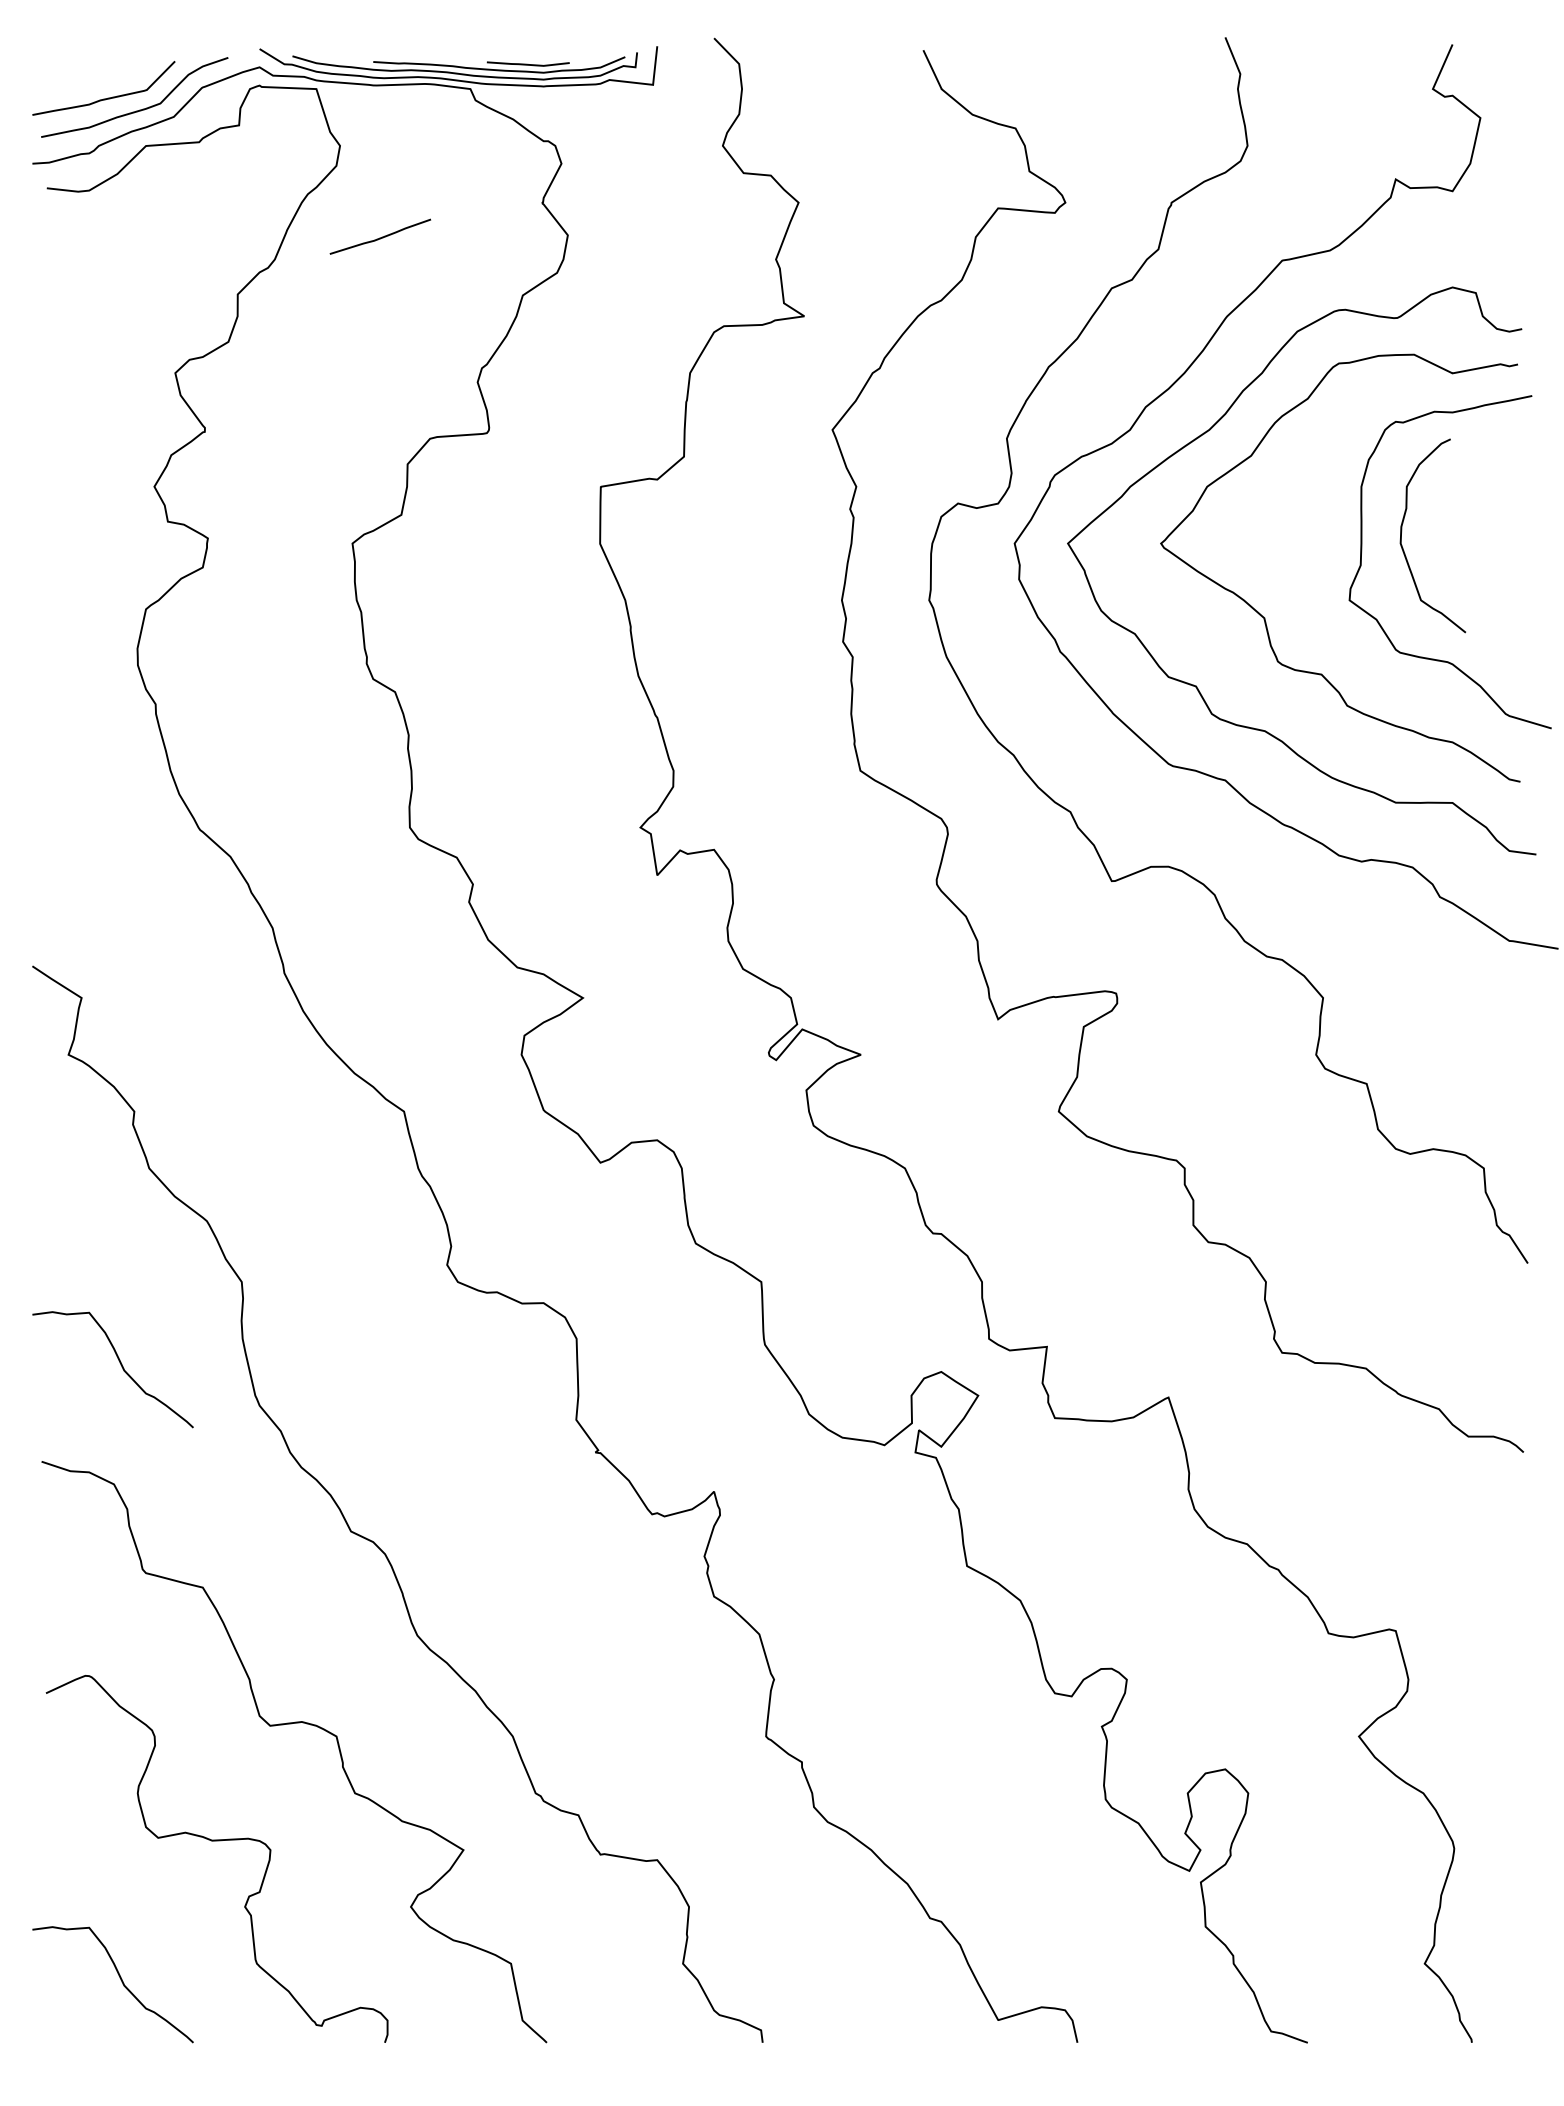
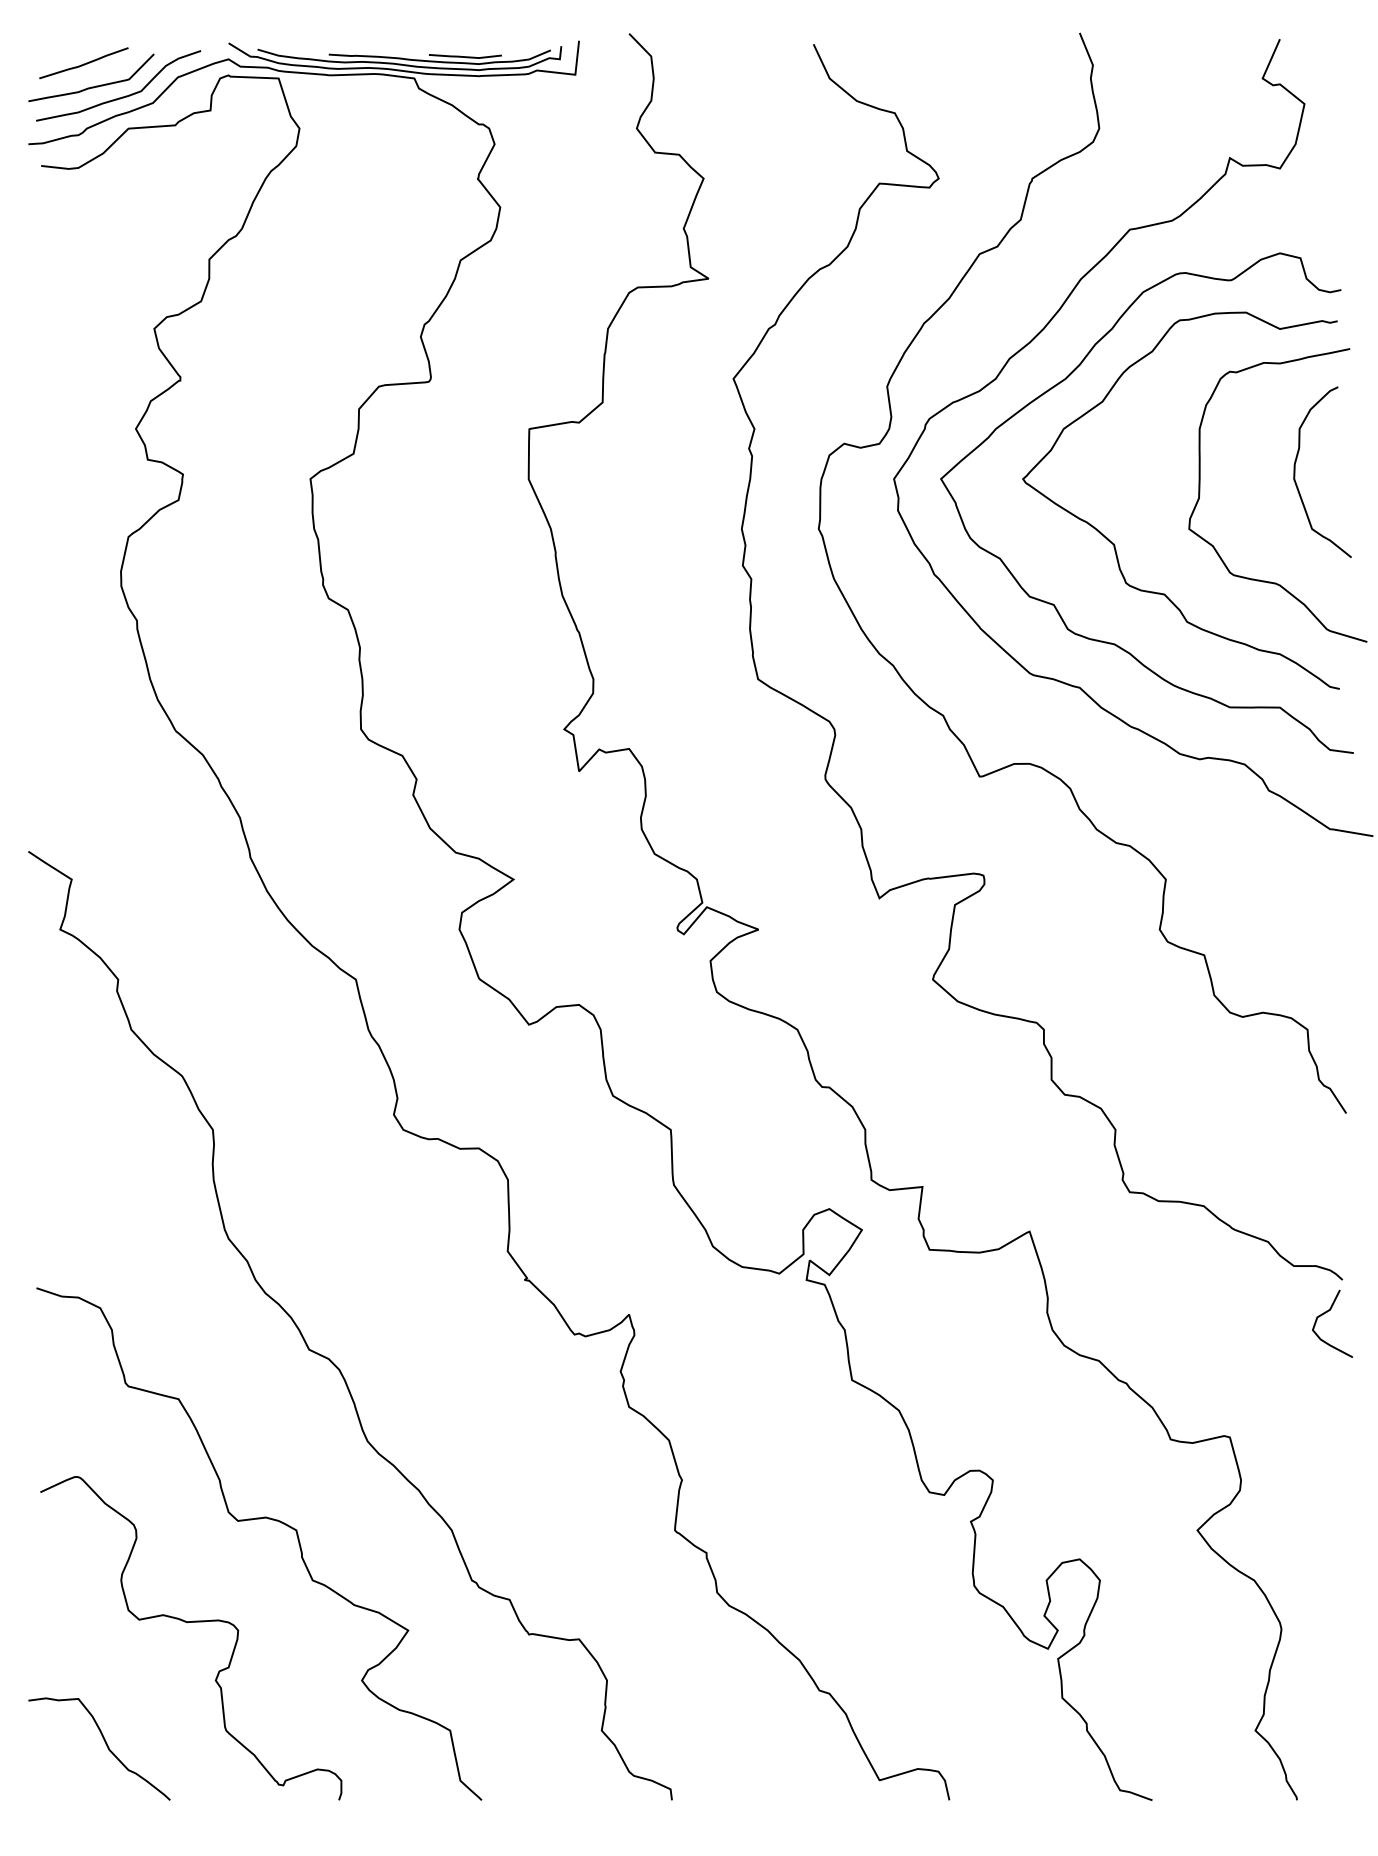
curve: (380, 237) -> (83, 63), moved
curve: (1402, 531) -> (1295, 468), moved
curve: (120, 1365) -> (106, 1203), removed
curve: (1506, 1489) -> (1327, 1312), added

